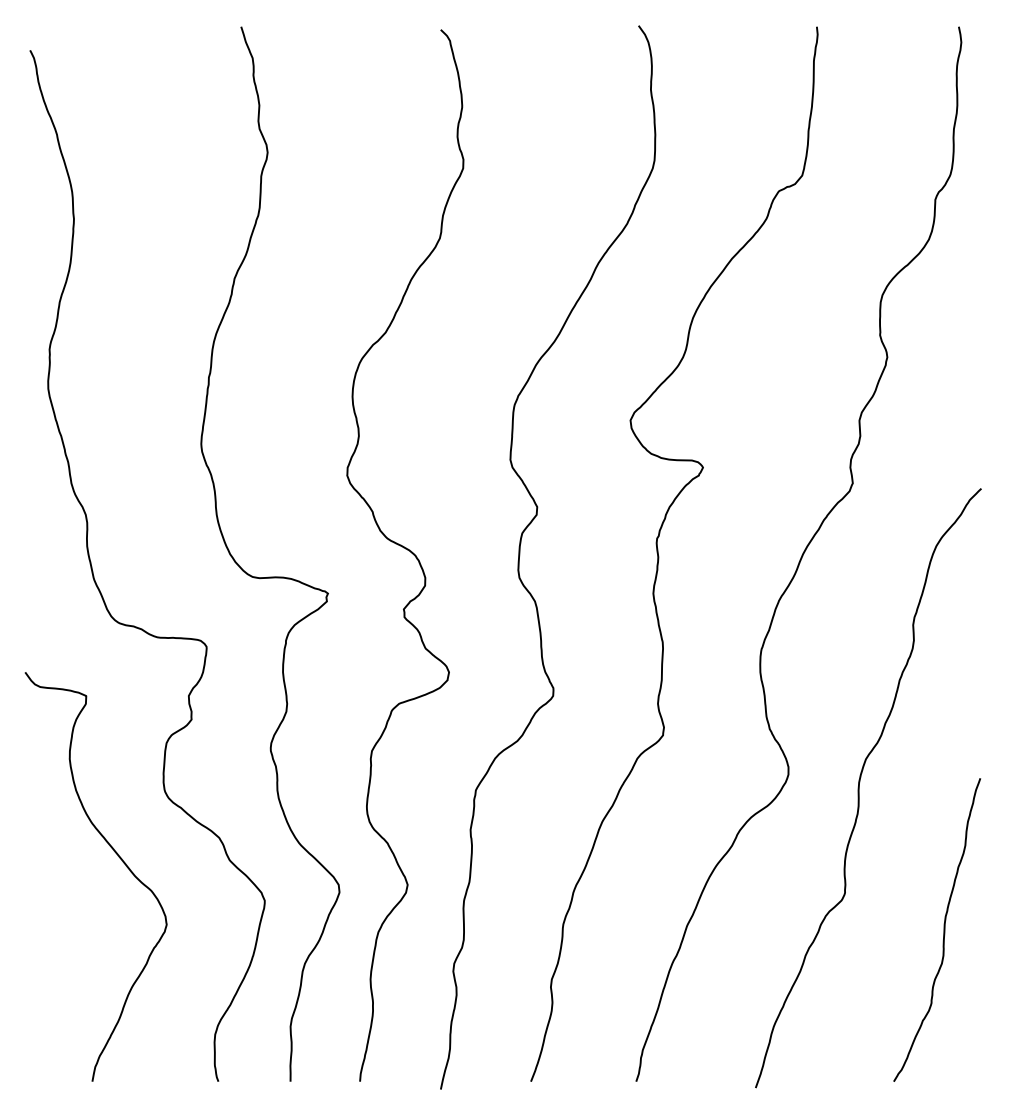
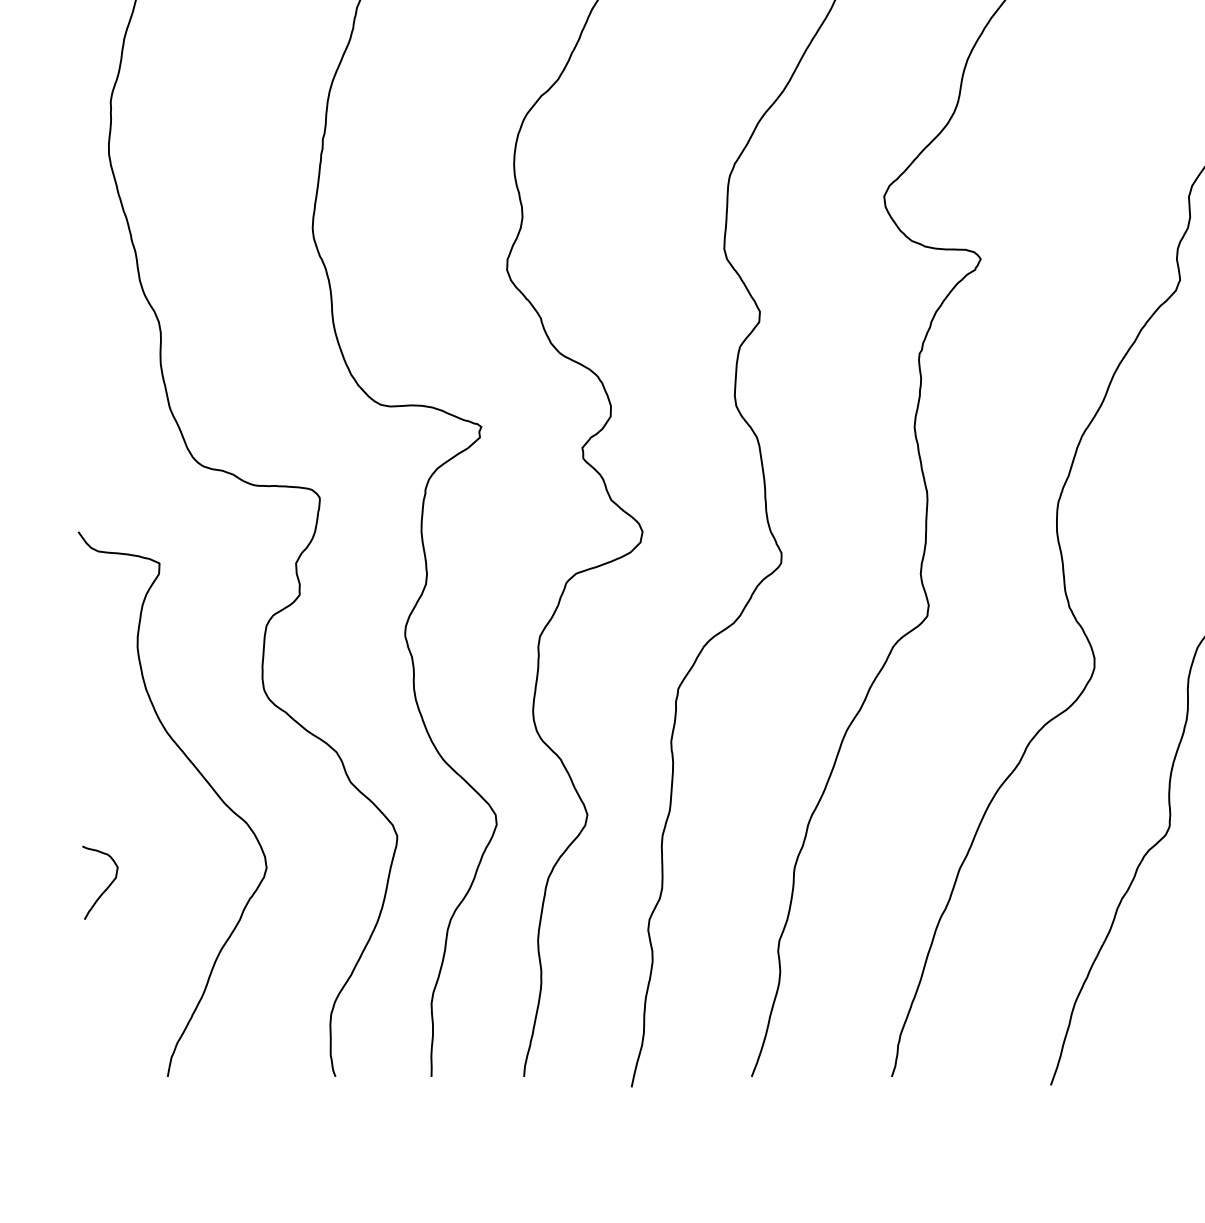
curve: (46, 939) -> (106, 887), added

